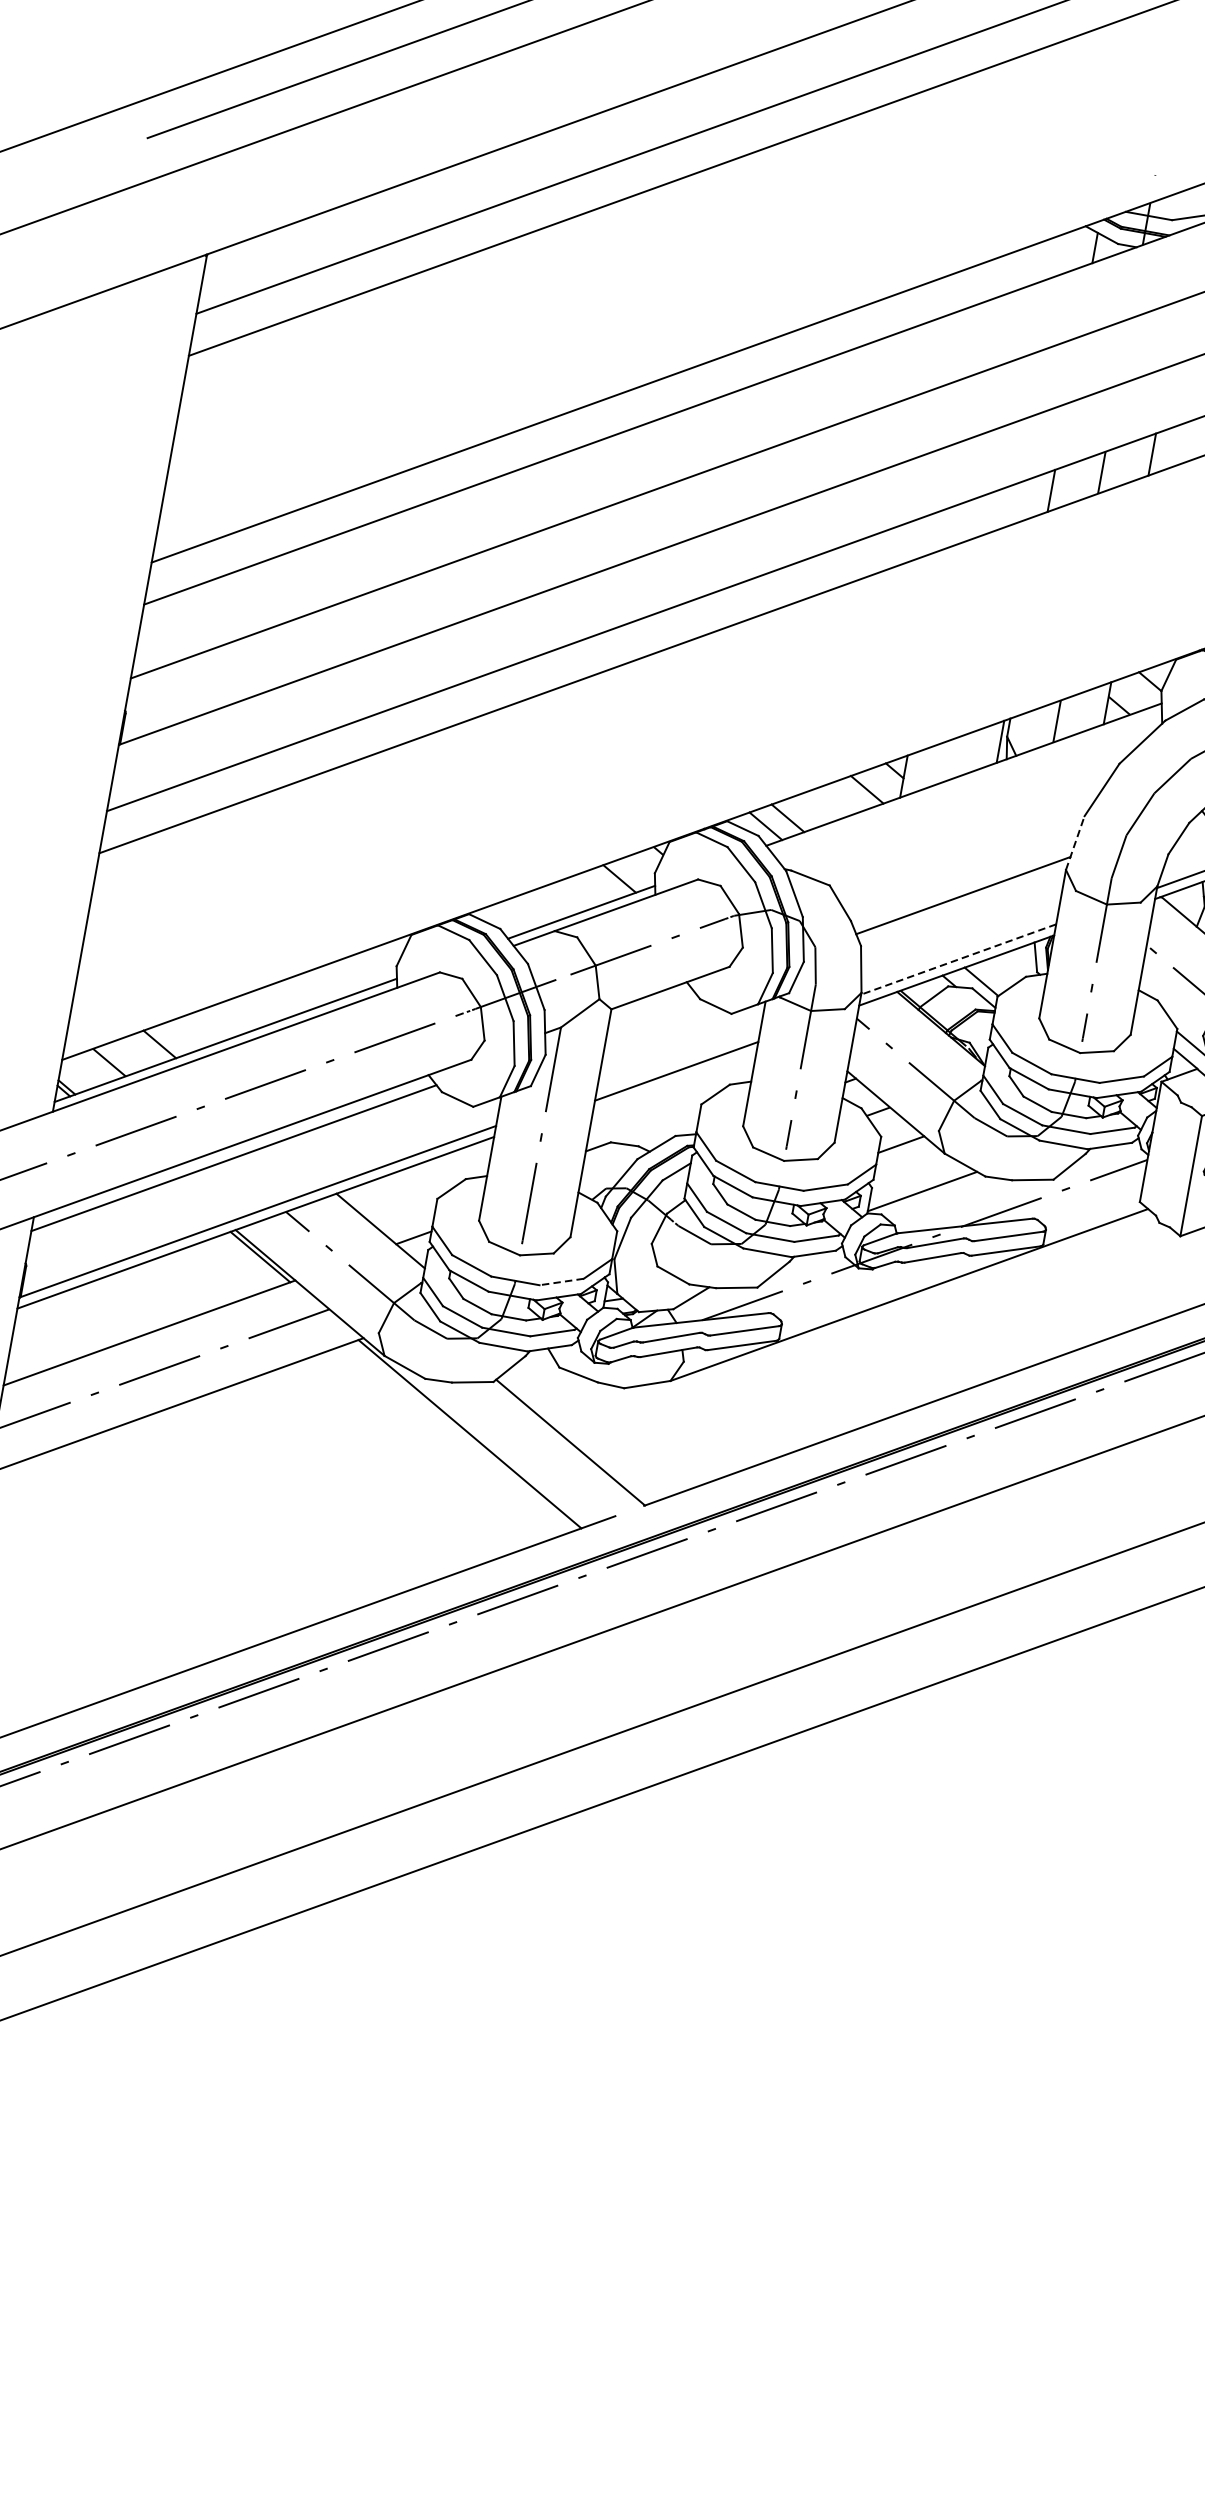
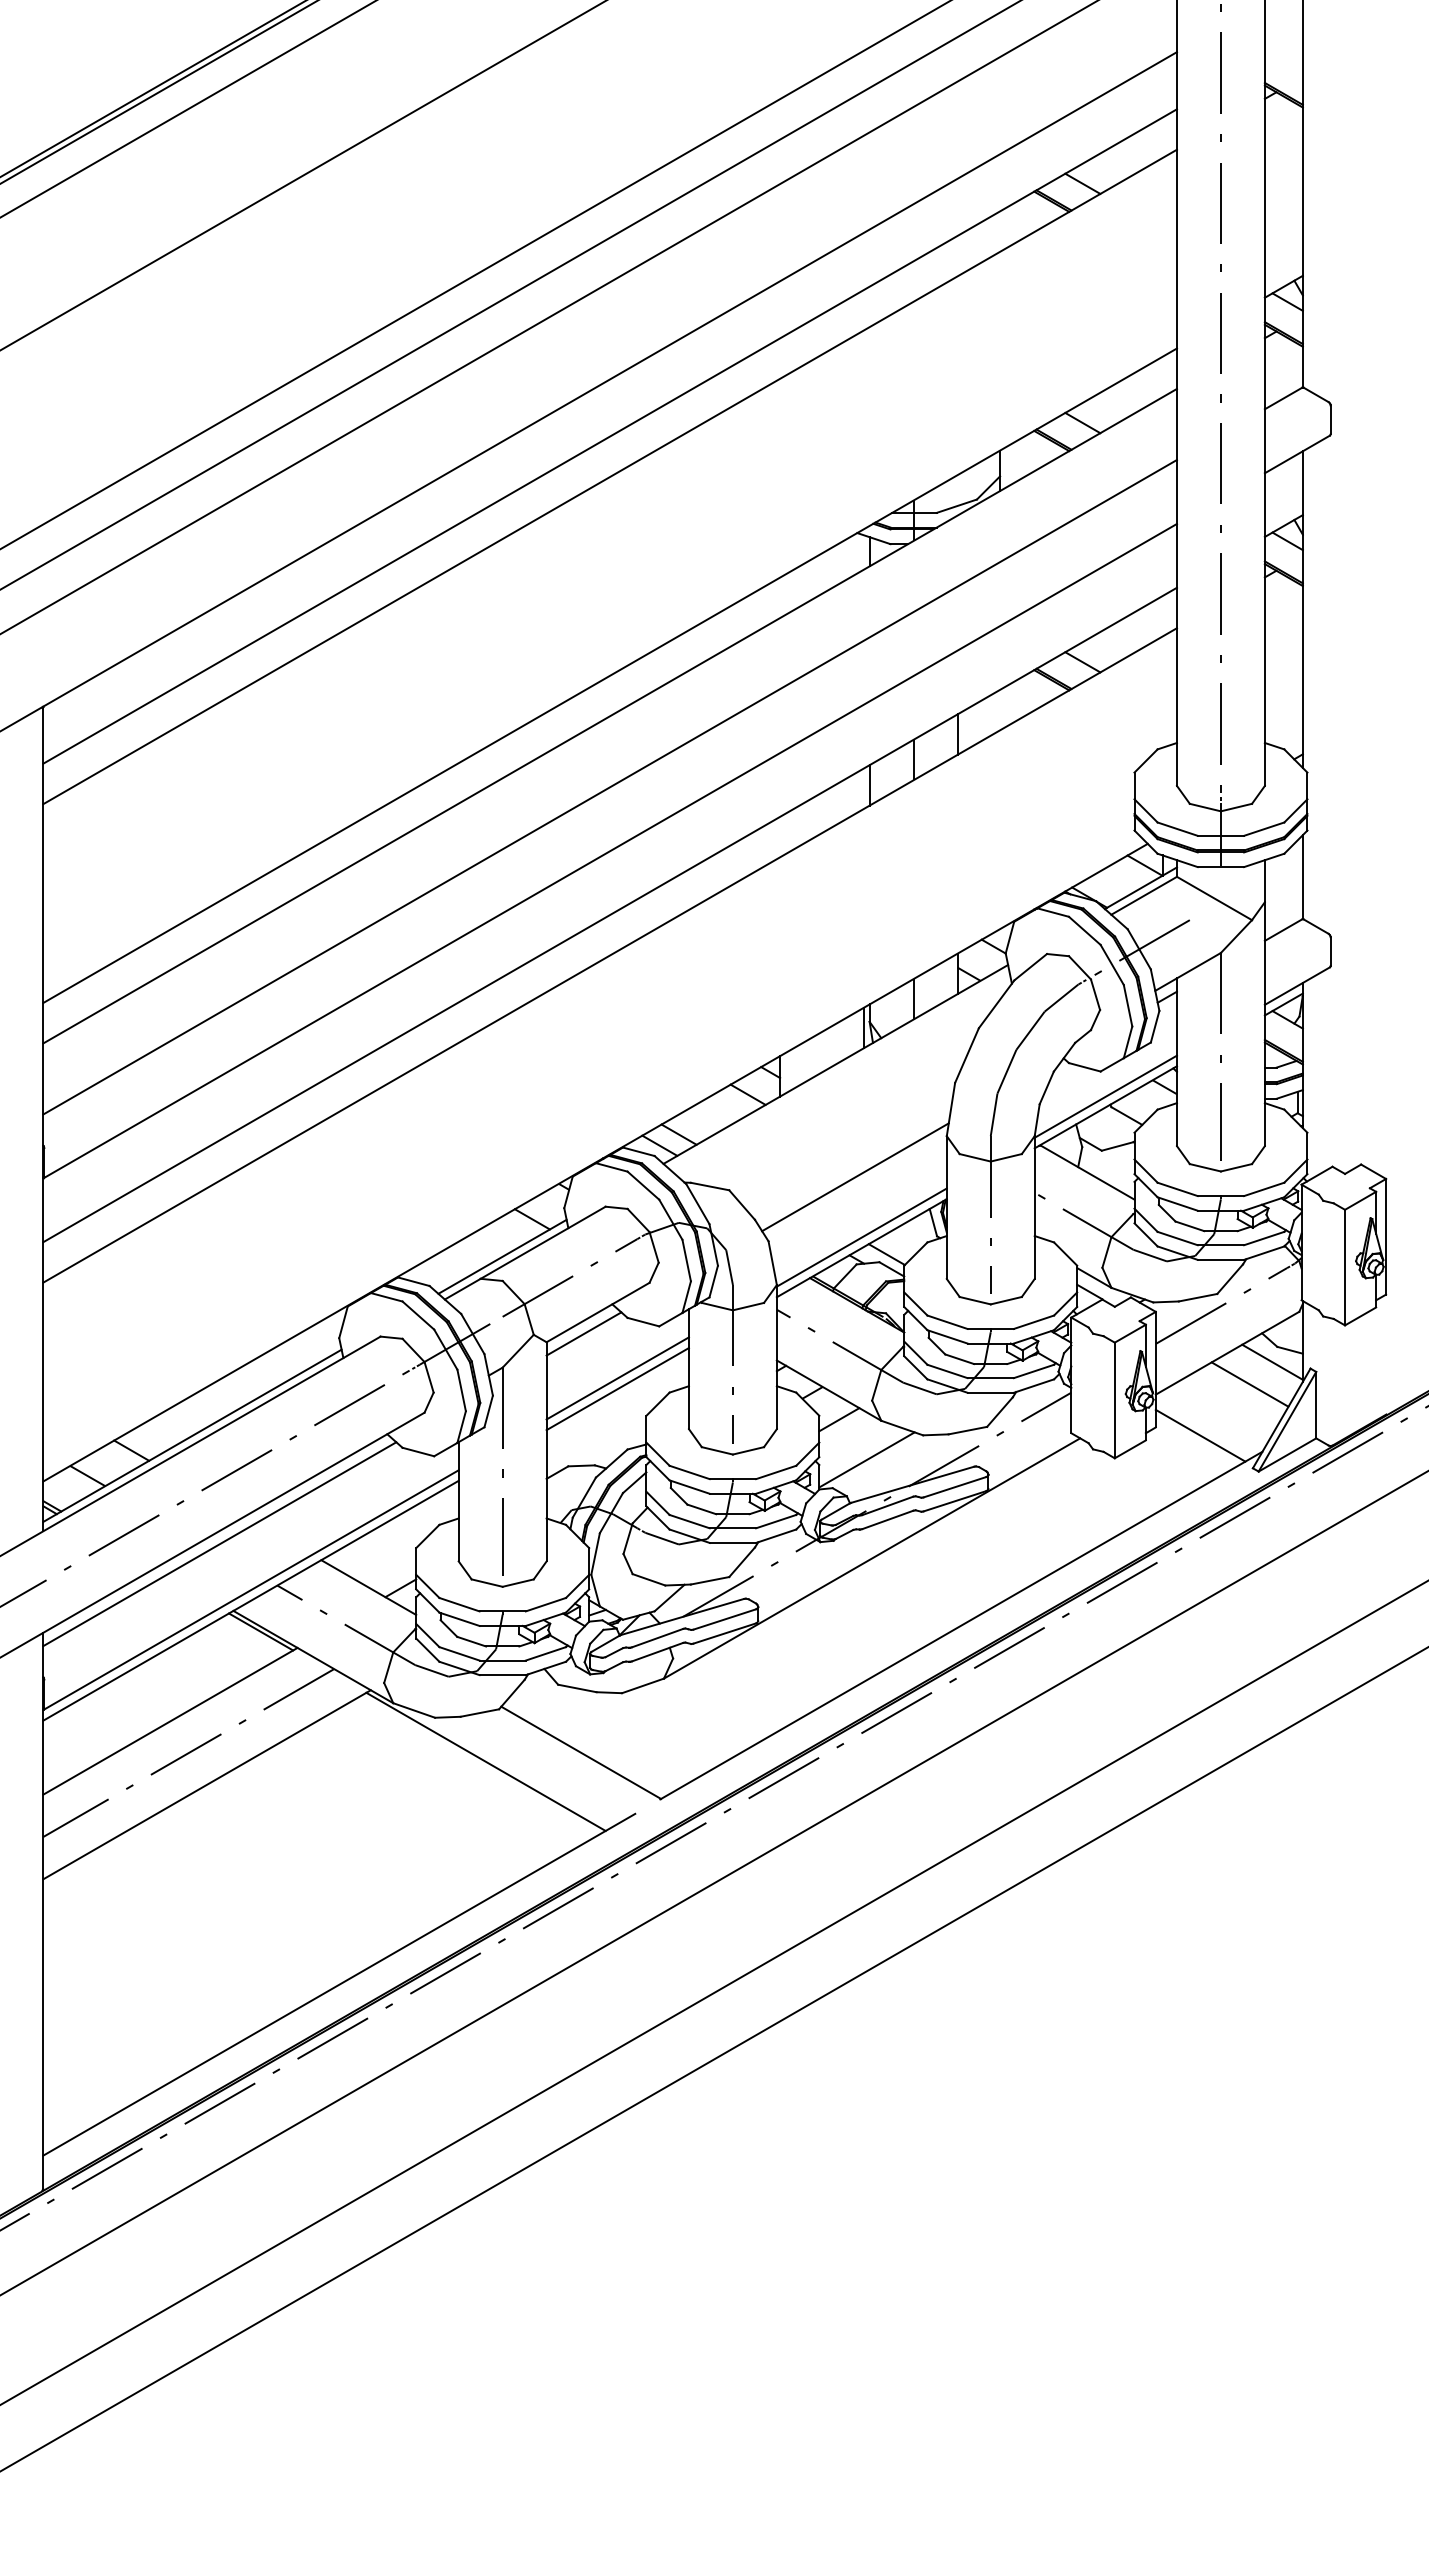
line: (1074, 842) -> (950, 1109), dashed -> solid
line: (958, 959) -> (861, 1237), dashed -> solid
line: (651, 1007) -> (583, 1333), added
line: (678, 1060) -> (617, 1378), added
line: (561, 1281) -> (545, 1604), dashed -> solid

